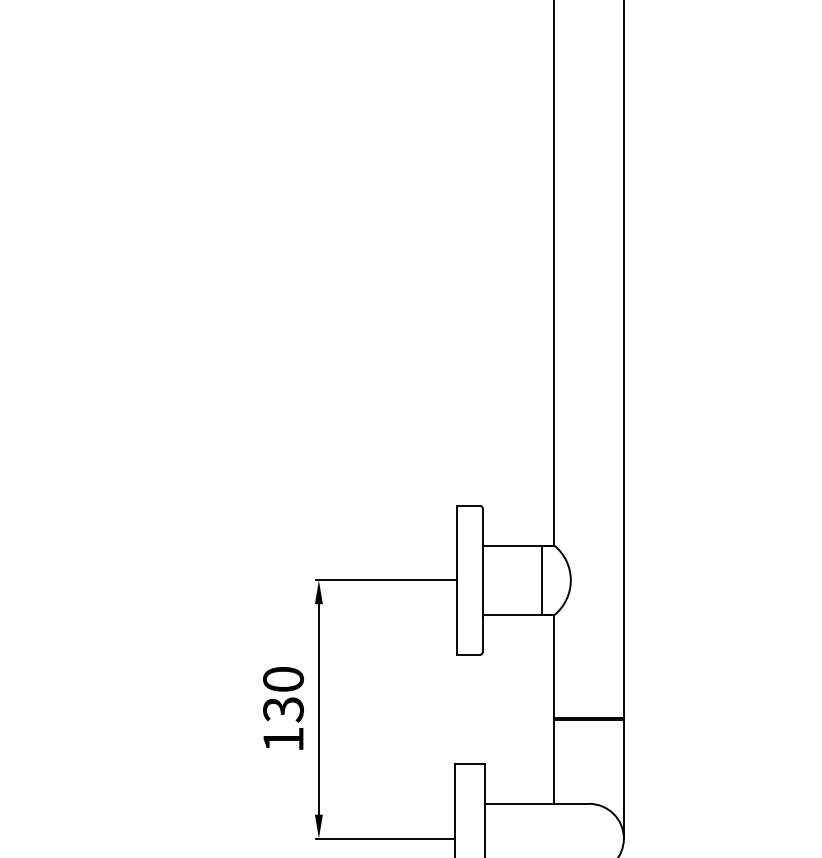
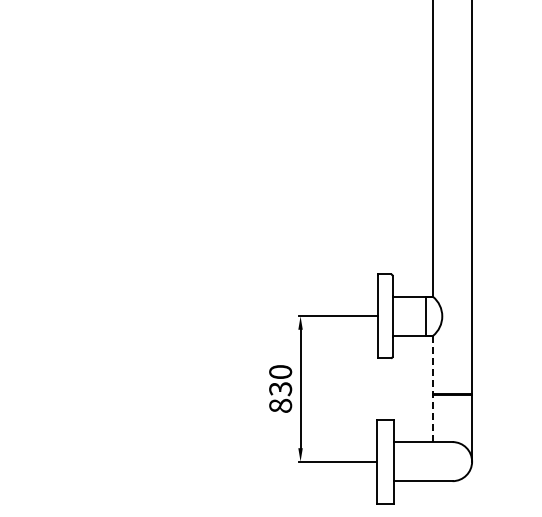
line: (555, 710) -> (433, 389), solid -> dashed
text: (283, 738) -> (280, 405), 130 -> 830

